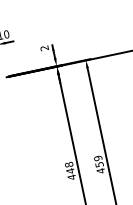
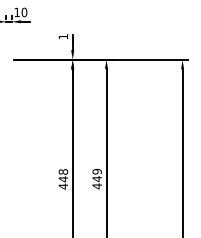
text: (43, 48) -> (62, 36), 2 -> 1
text: (98, 164) -> (96, 178), 459 -> 449

